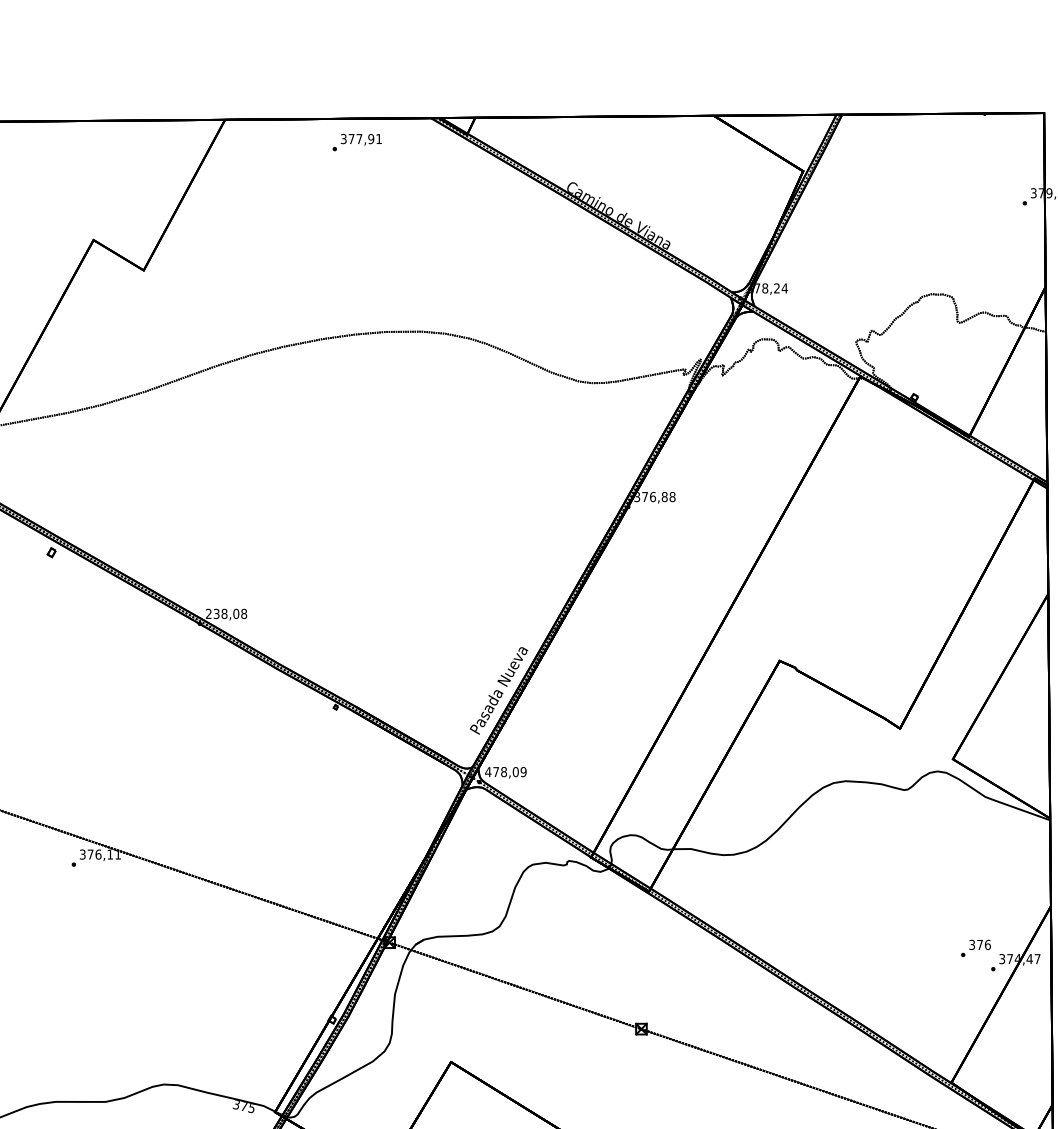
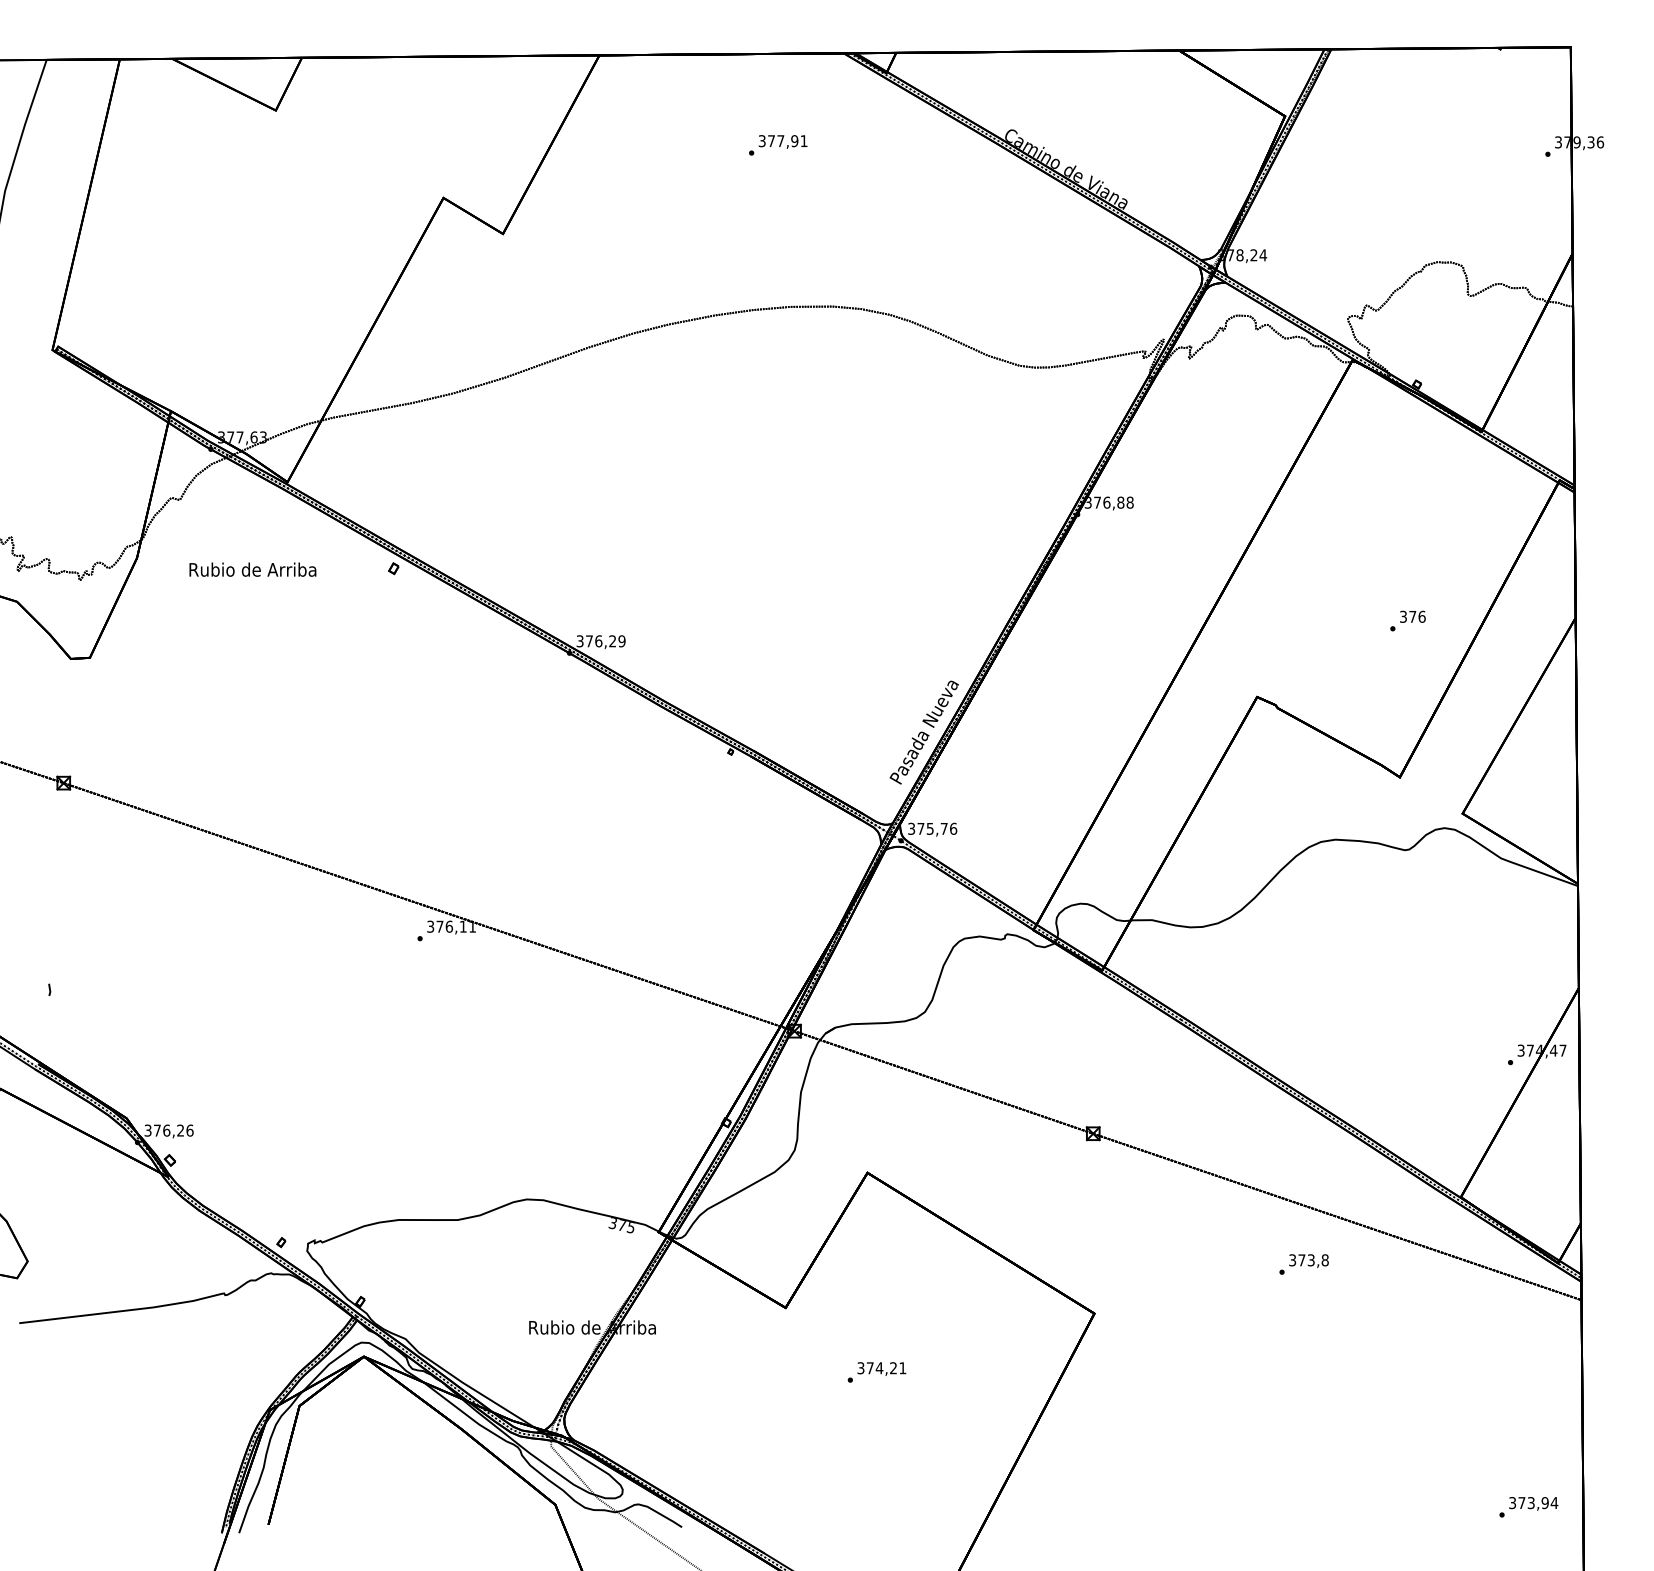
text: (357, 142) -> (778, 145), moved
text: (225, 614) -> (600, 641), 238,08 -> 376,29
text: (505, 771) -> (932, 828), 478,09 -> 375,76
text: (975, 947) -> (1407, 620), moved

